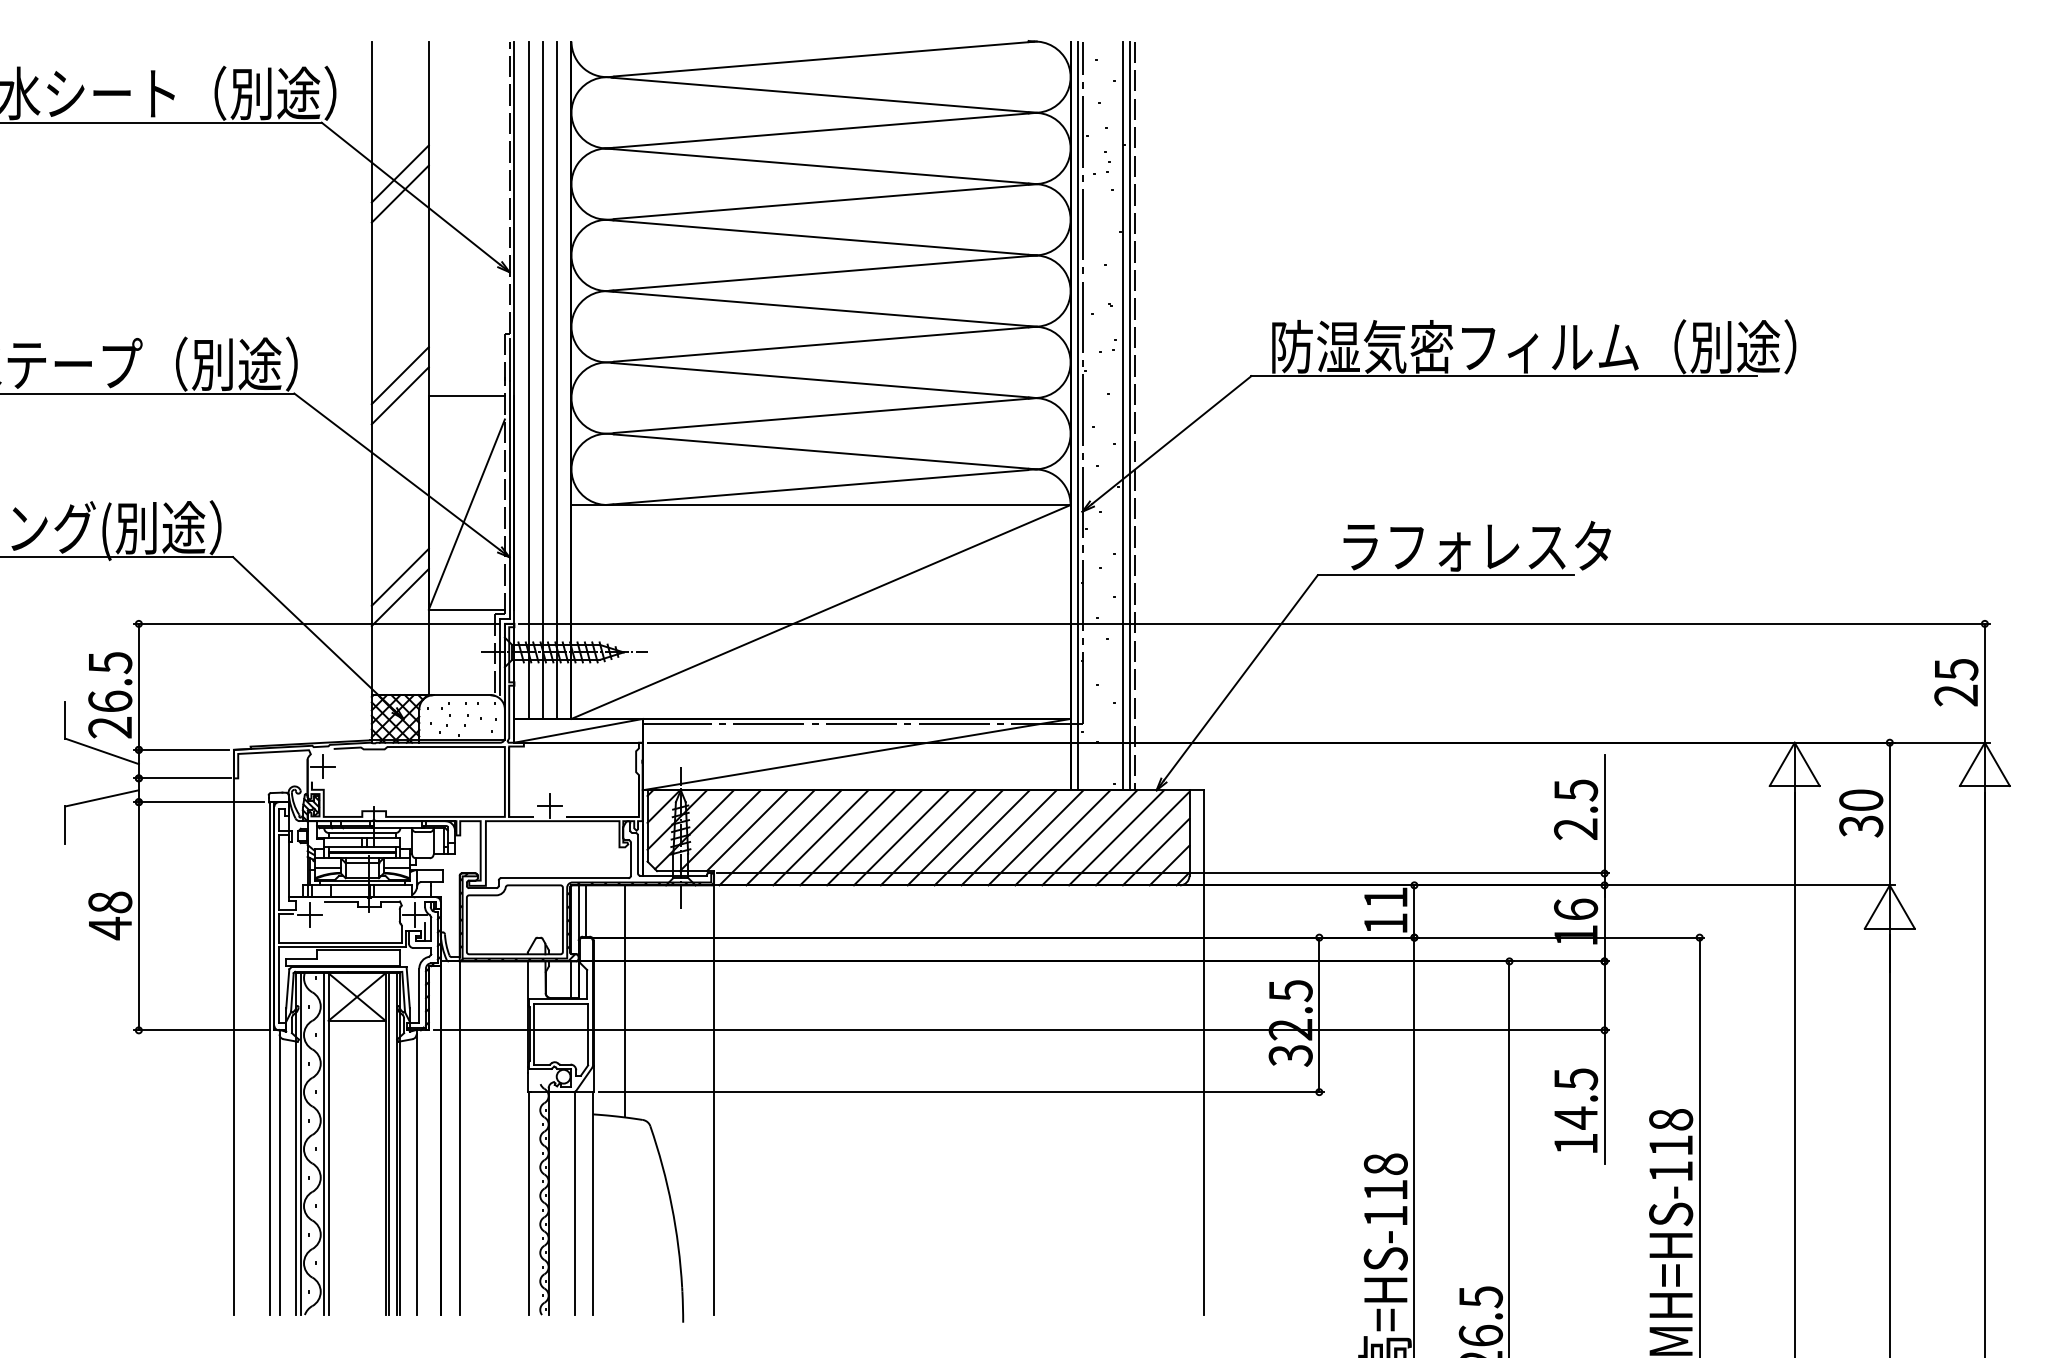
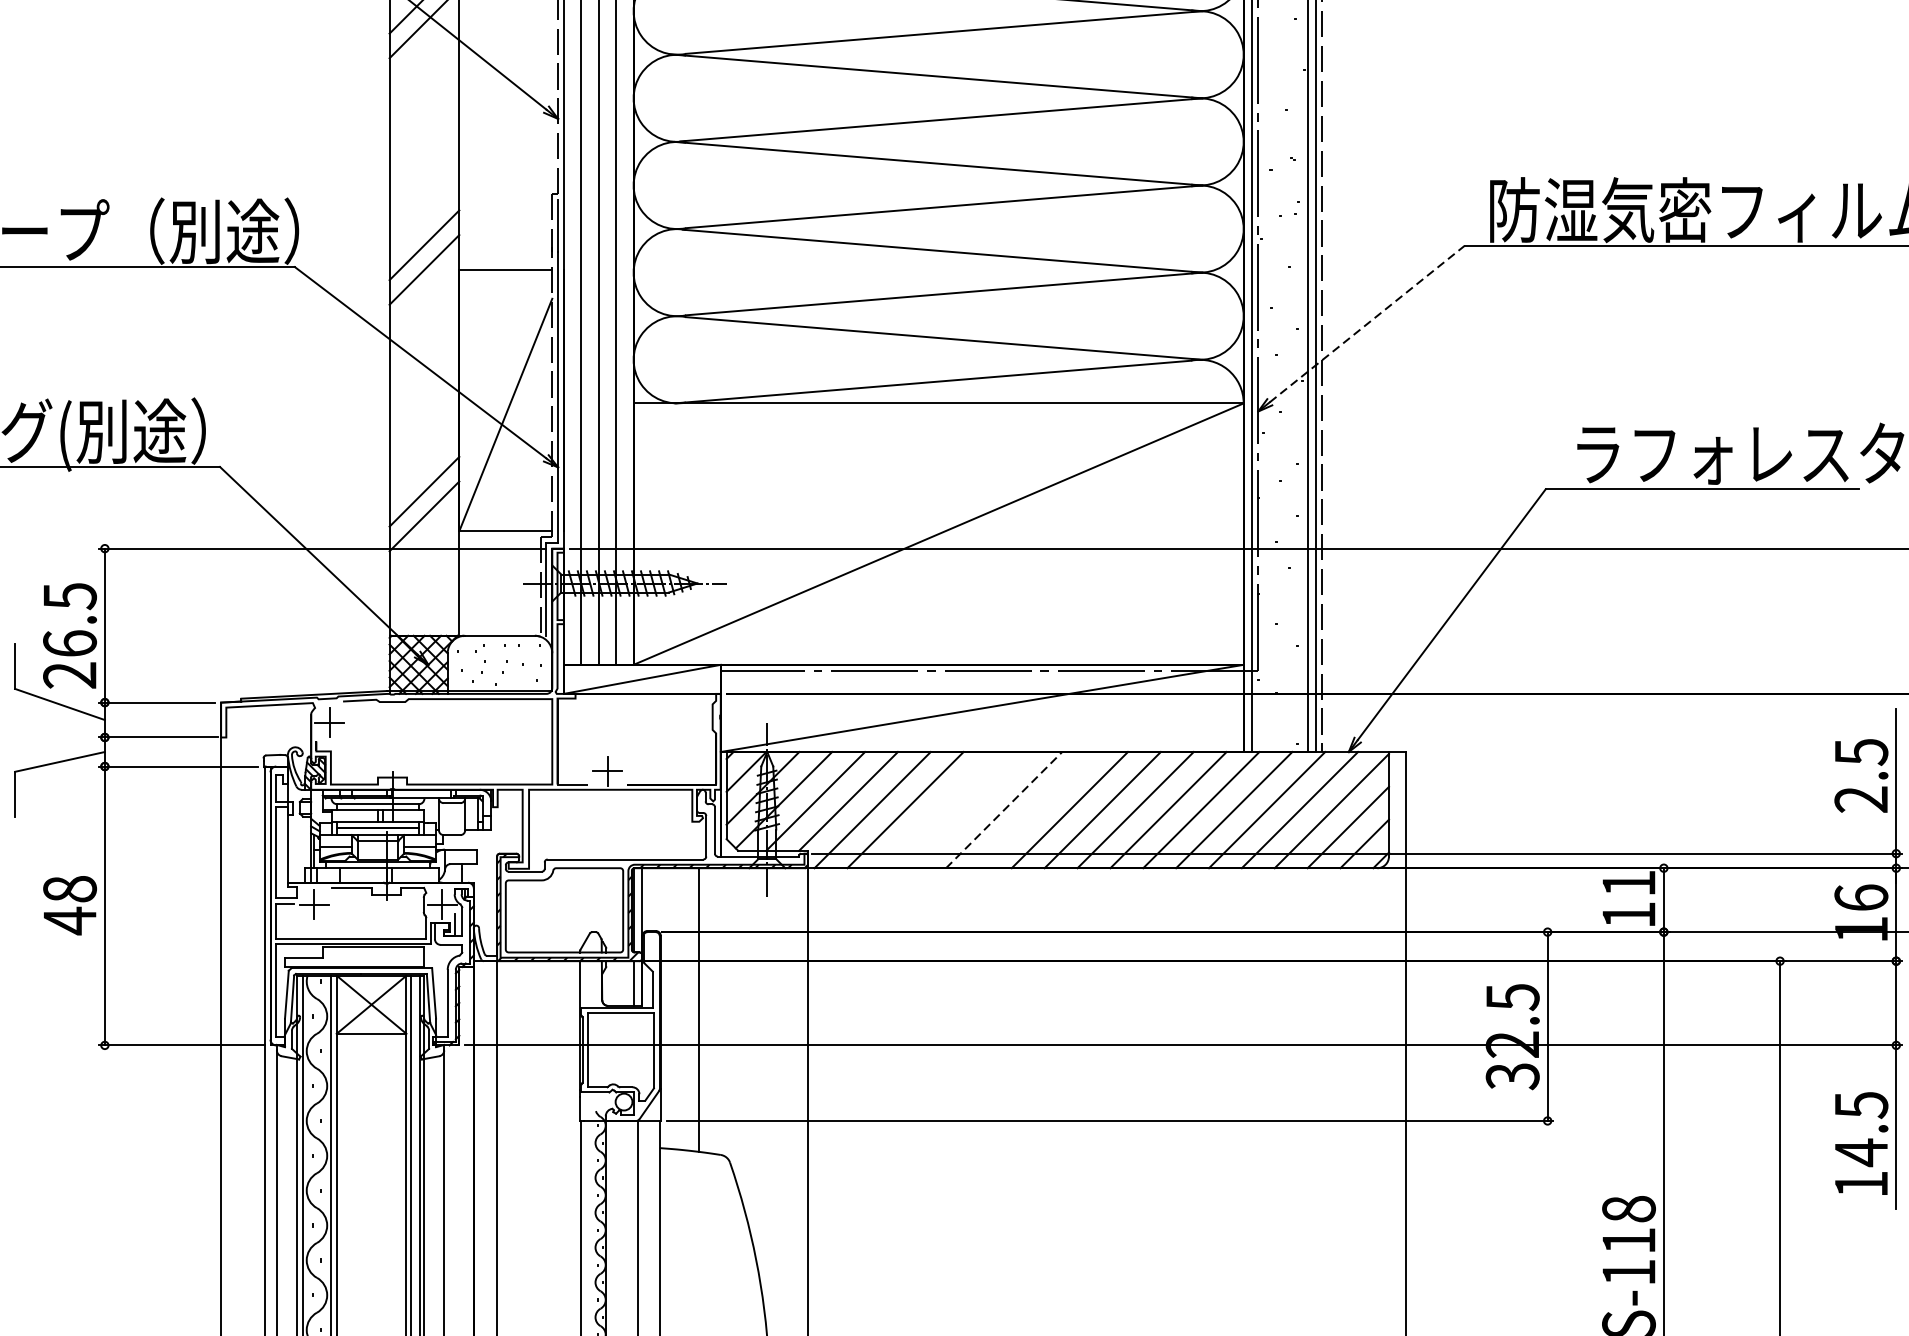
line: (1172, 439) -> (1368, 323), solid -> dashed
line: (820, 837) -> (938, 809), removed
line: (847, 837) -> (970, 809), removed
line: (874, 837) -> (1003, 809), solid -> dashed
line: (901, 837) -> (1036, 809), removed
line: (585, 910) -> (650, 898), removed

